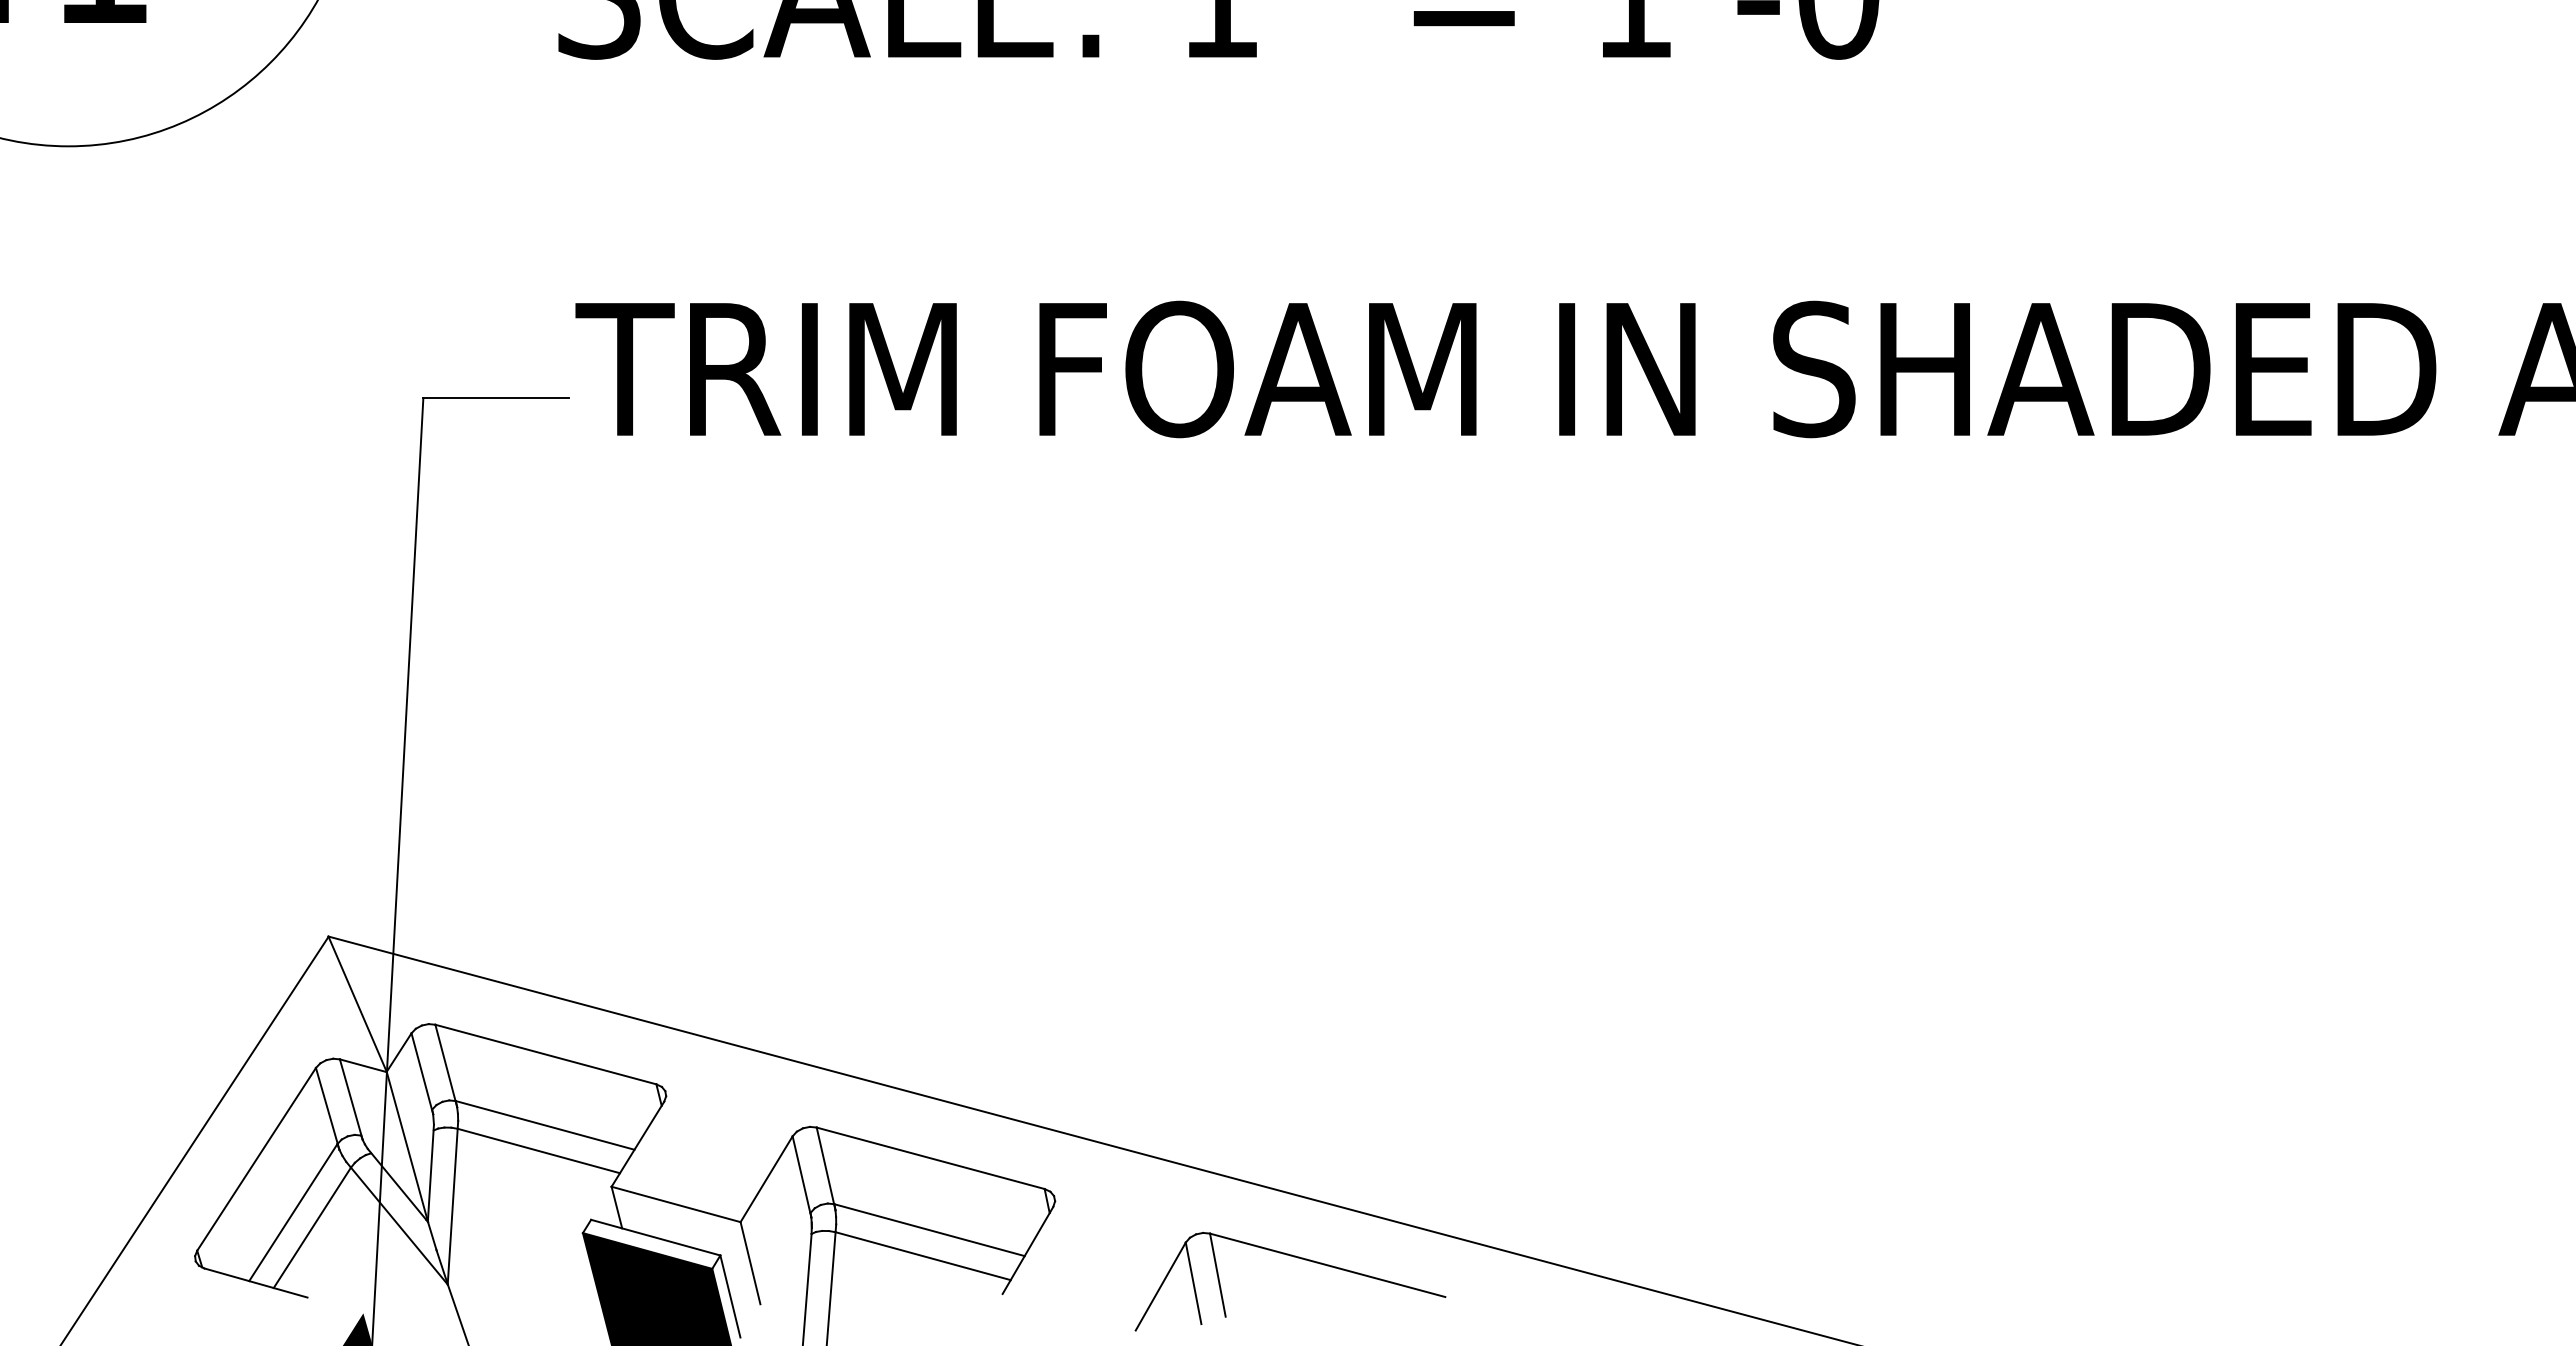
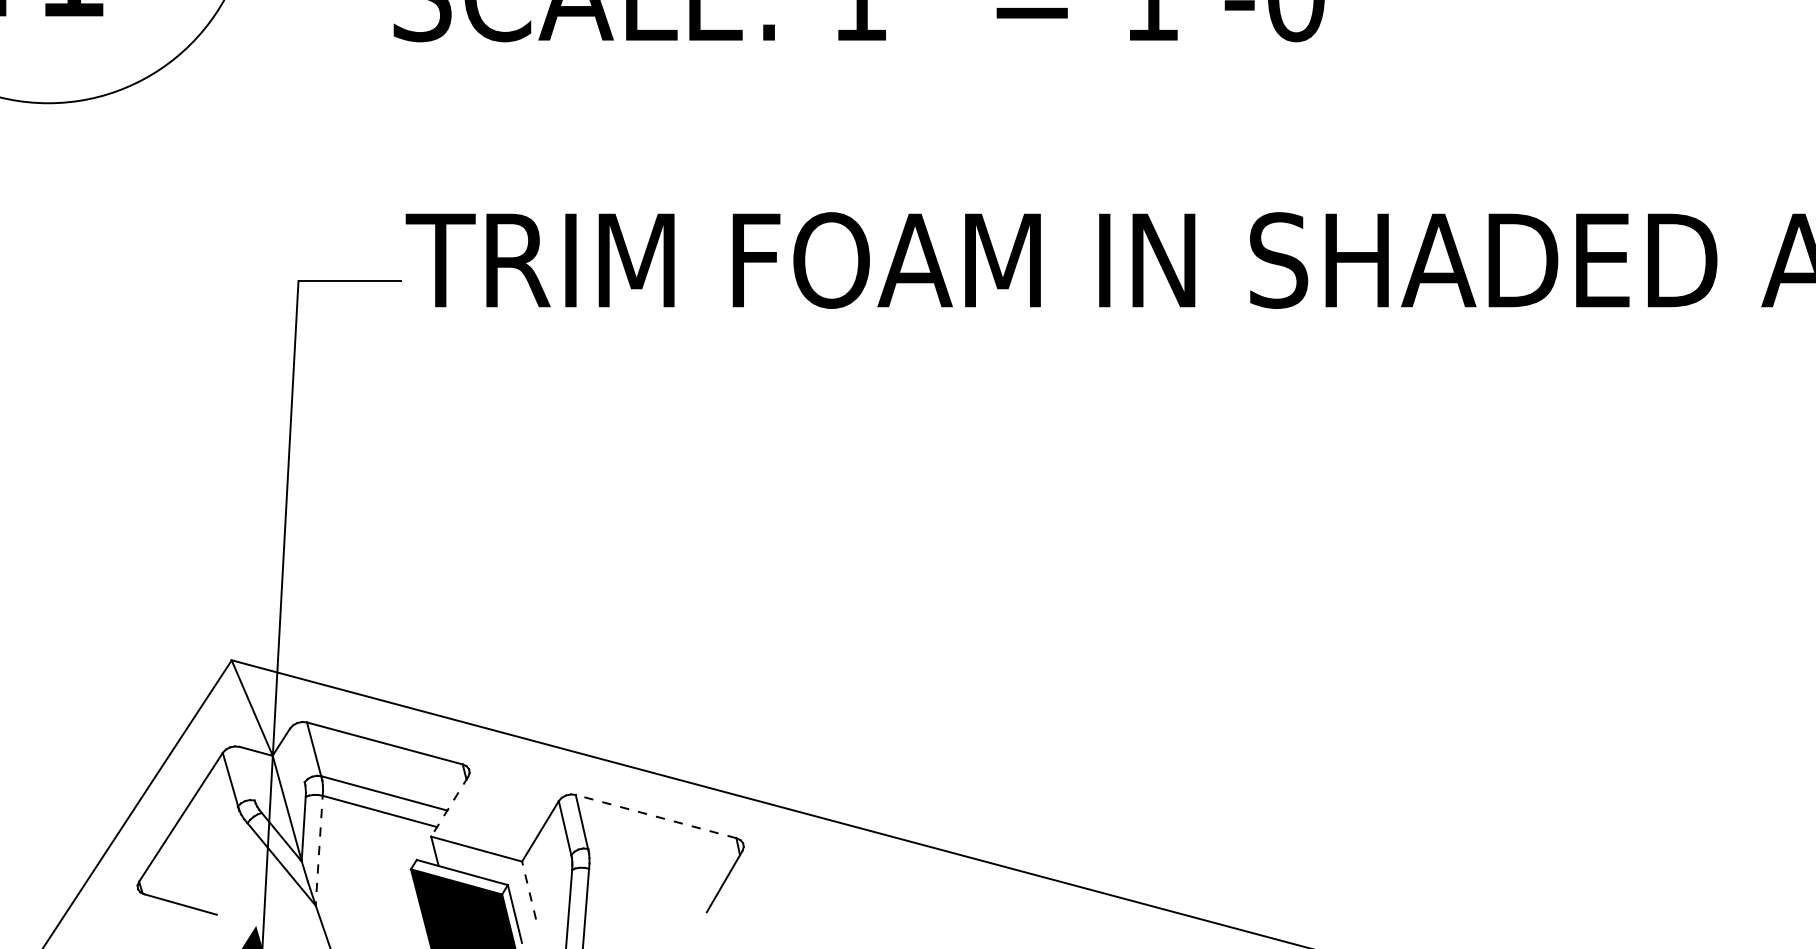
line: (422, 1073) -> (297, 756), removed
line: (350, 1099) -> (247, 775), removed
line: (637, 1144) -> (449, 806), solid -> dashed
line: (930, 1158) -> (655, 816), solid -> dashed
line: (452, 1202) -> (319, 847), solid -> dashed
line: (293, 1212) -> (206, 854), removed
line: (311, 1227) -> (219, 865), removed
line: (929, 1230) -> (655, 867), removed
line: (922, 1256) -> (650, 885), removed
part: (1297, 1258) -> (914, 887), removed
line: (750, 1262) -> (529, 890), solid -> dashed

